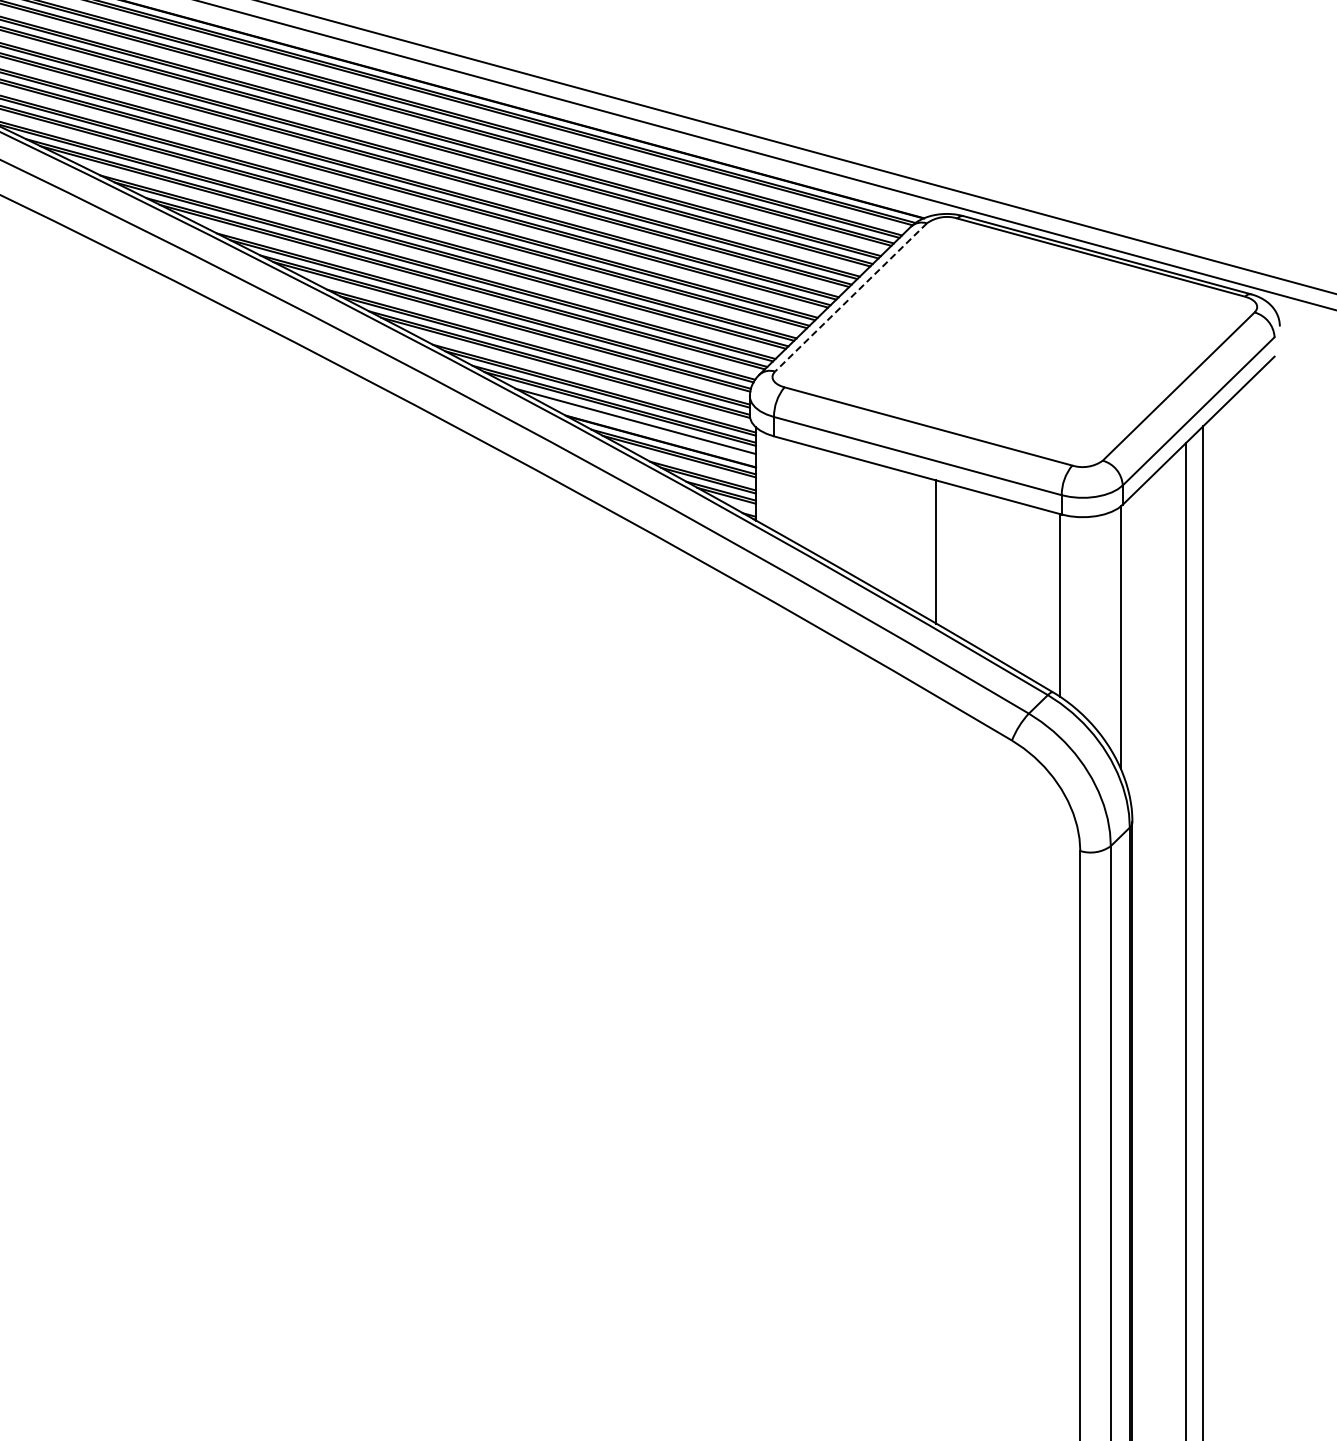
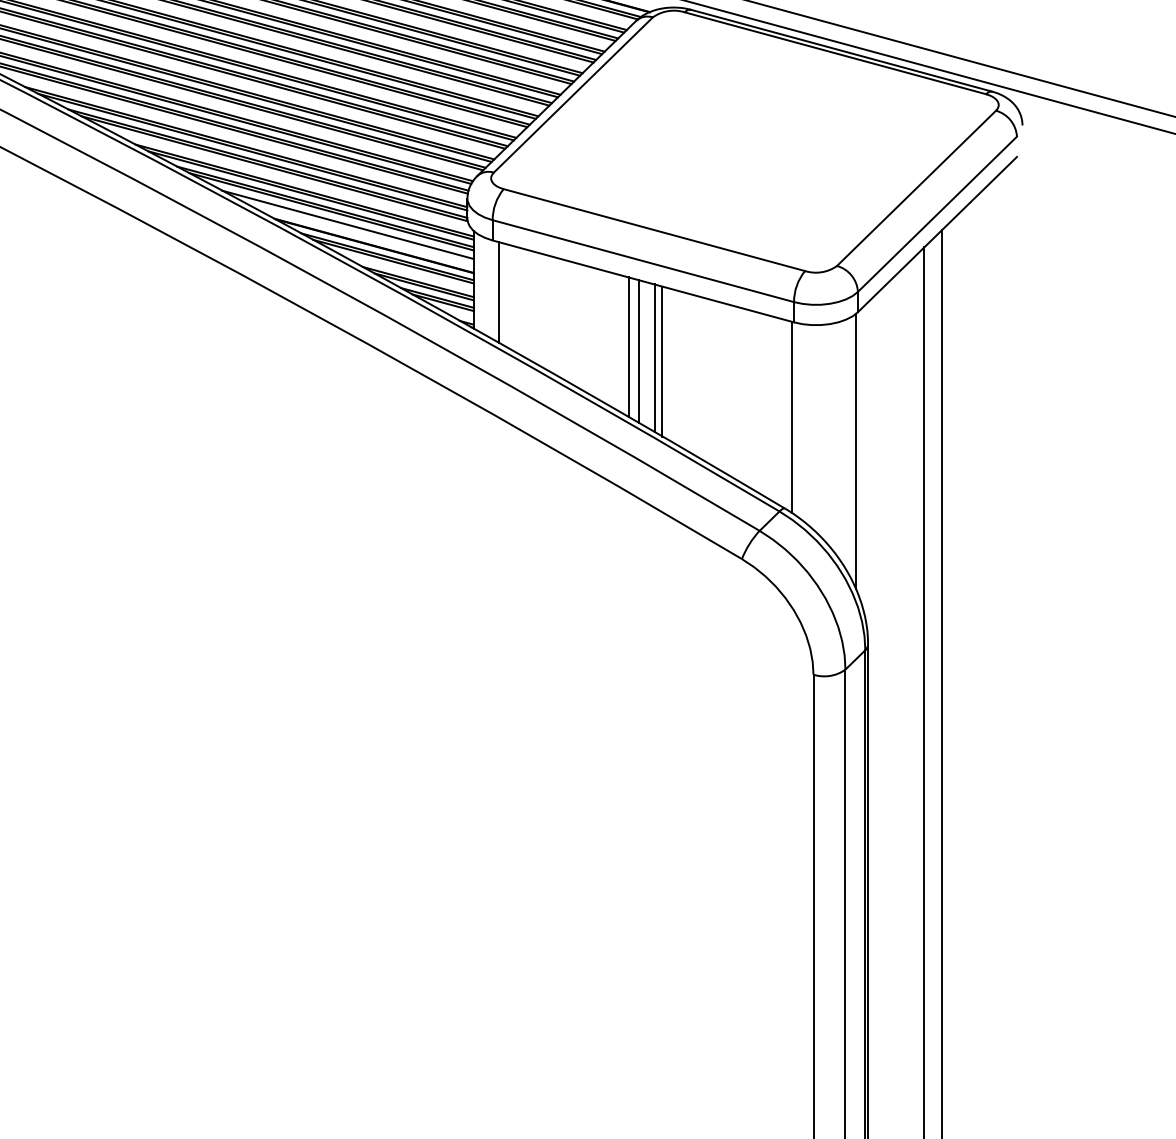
line: (850, 297) -> (572, 95), dashed -> solid
line: (780, 486) -> (499, 292), added
line: (903, 537) -> (628, 346), added
line: (913, 542) -> (638, 351), added
line: (928, 548) -> (654, 357), added

